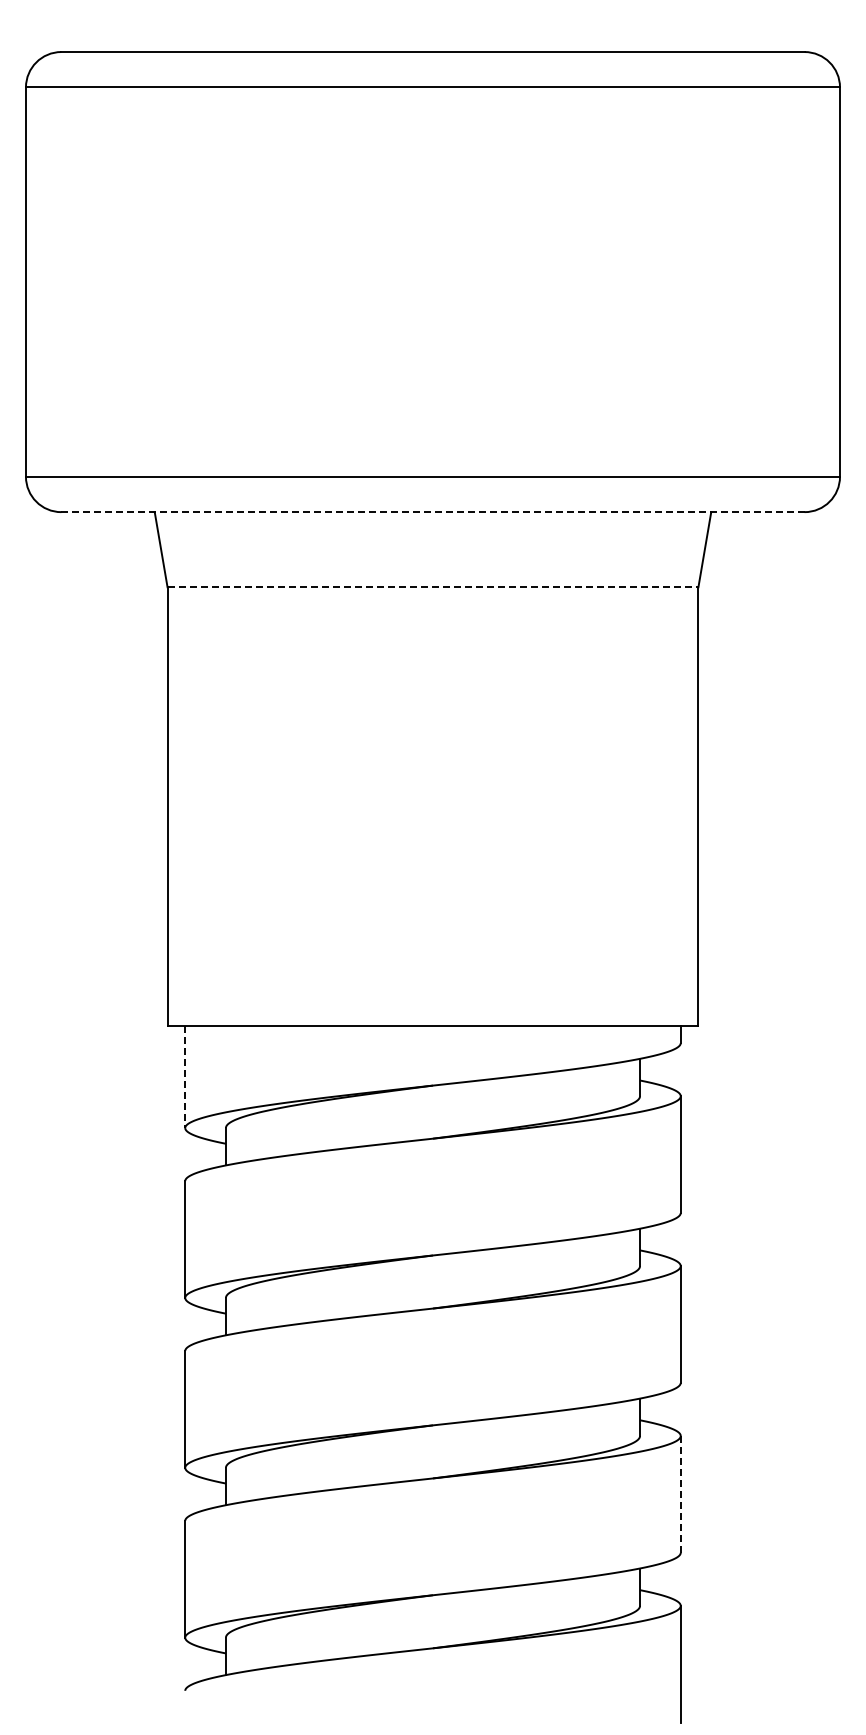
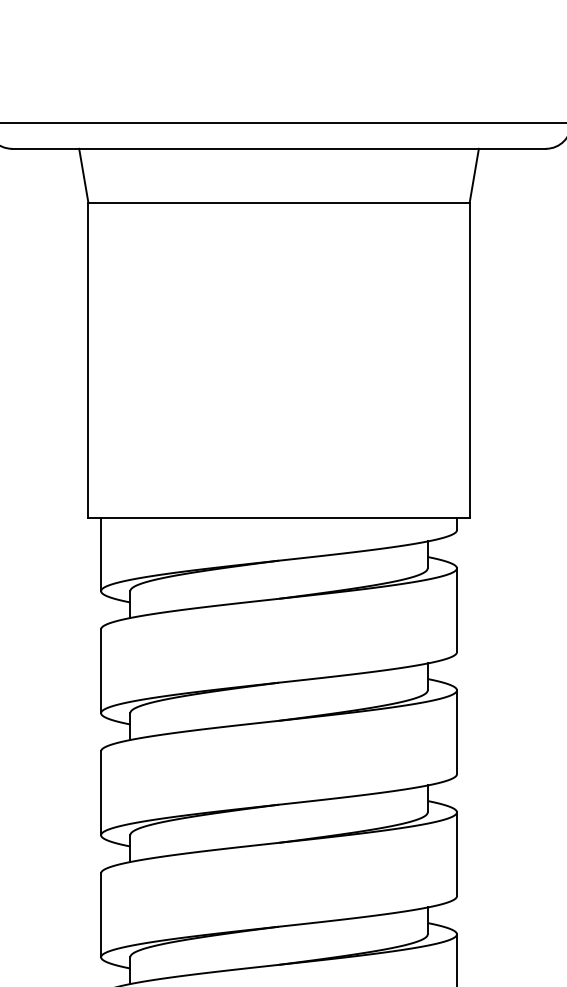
line: (432, 512) -> (278, 149), dashed -> solid
line: (433, 587) -> (279, 202), dashed -> solid
line: (185, 1077) -> (101, 554), dashed -> solid
line: (680, 1494) -> (456, 854), dashed -> solid

